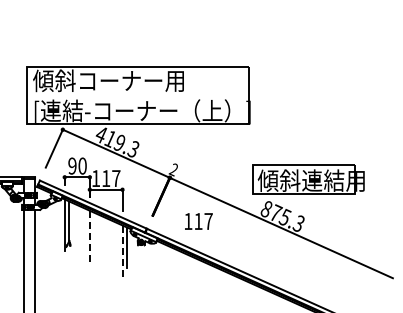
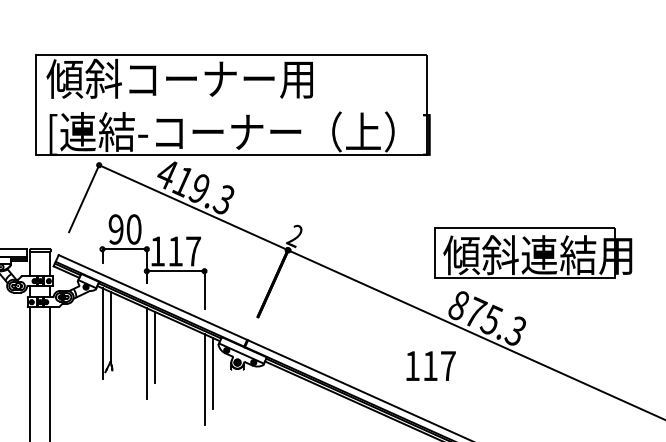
text: (198, 221) -> (430, 366), moved
line: (94, 232) -> (155, 346), added
line: (89, 236) -> (146, 353), dashed -> solid
line: (122, 251) -> (204, 380), dashed -> solid

